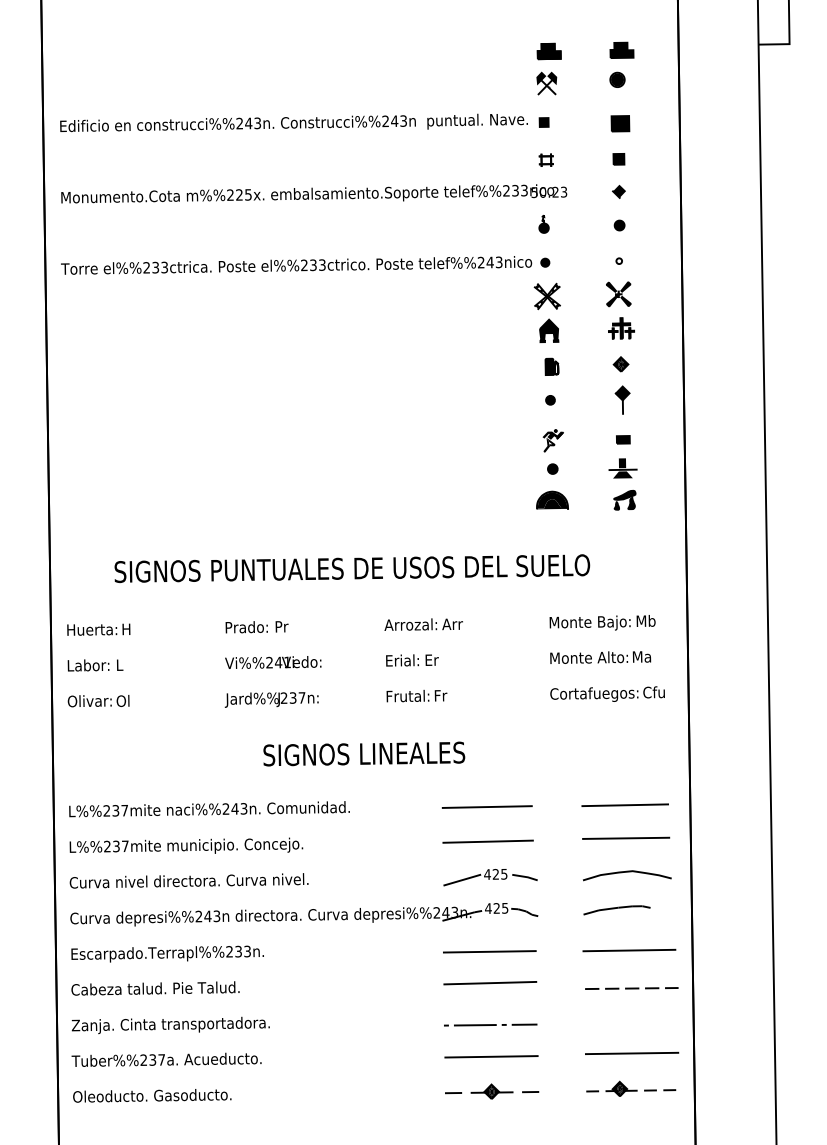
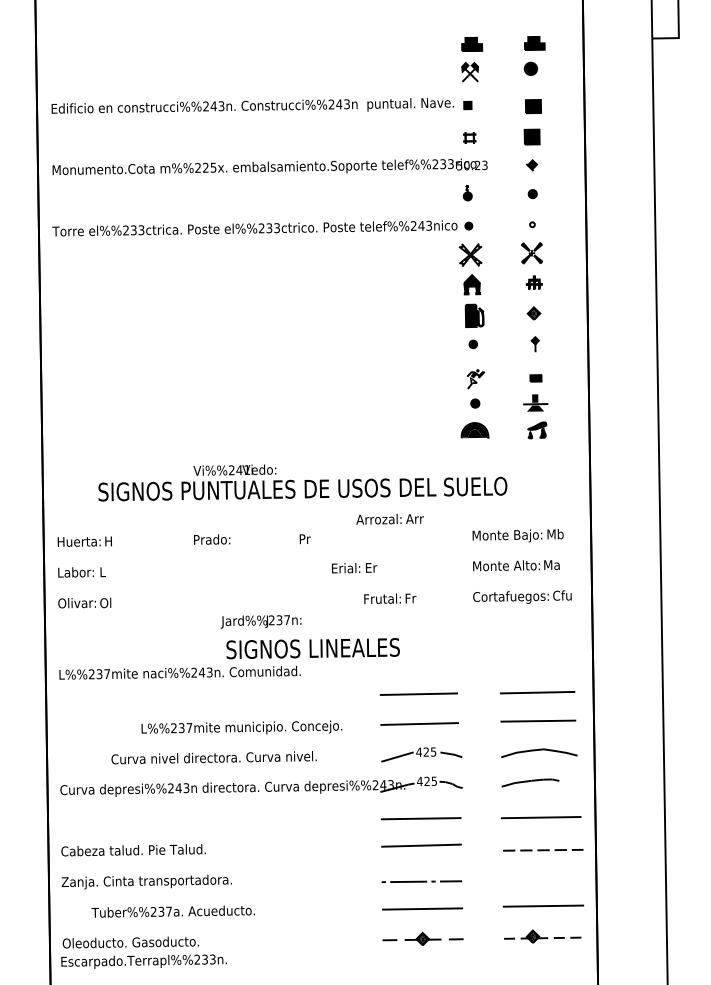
part: (618, 159) -> (531, 137), size x1.6
part: (621, 328) -> (534, 282), size x0.7
part: (551, 366) -> (474, 315), size x1.6
part: (622, 399) -> (535, 343), size x0.6
text: (423, 624) -> (389, 519), moved
text: (281, 626) -> (304, 538), moved
text: (273, 662) -> (235, 470), moved
text: (416, 696) -> (389, 599), moved
text: (271, 699) -> (260, 621), moved
text: (209, 809) -> (180, 673), moved
text: (186, 845) -> (241, 727), moved
text: (188, 880) -> (213, 757), moved
text: (167, 953) -> (143, 961), moved
text: (166, 1059) -> (173, 911), moved

